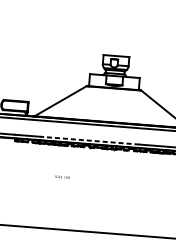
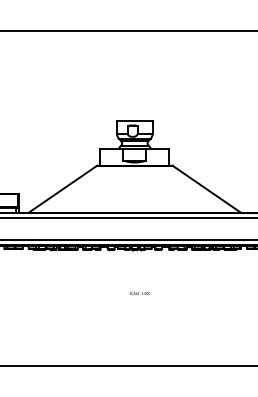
line: (89, 140) -> (107, 240), dashed -> solid
text: (62, 176) -> (139, 292), moved

